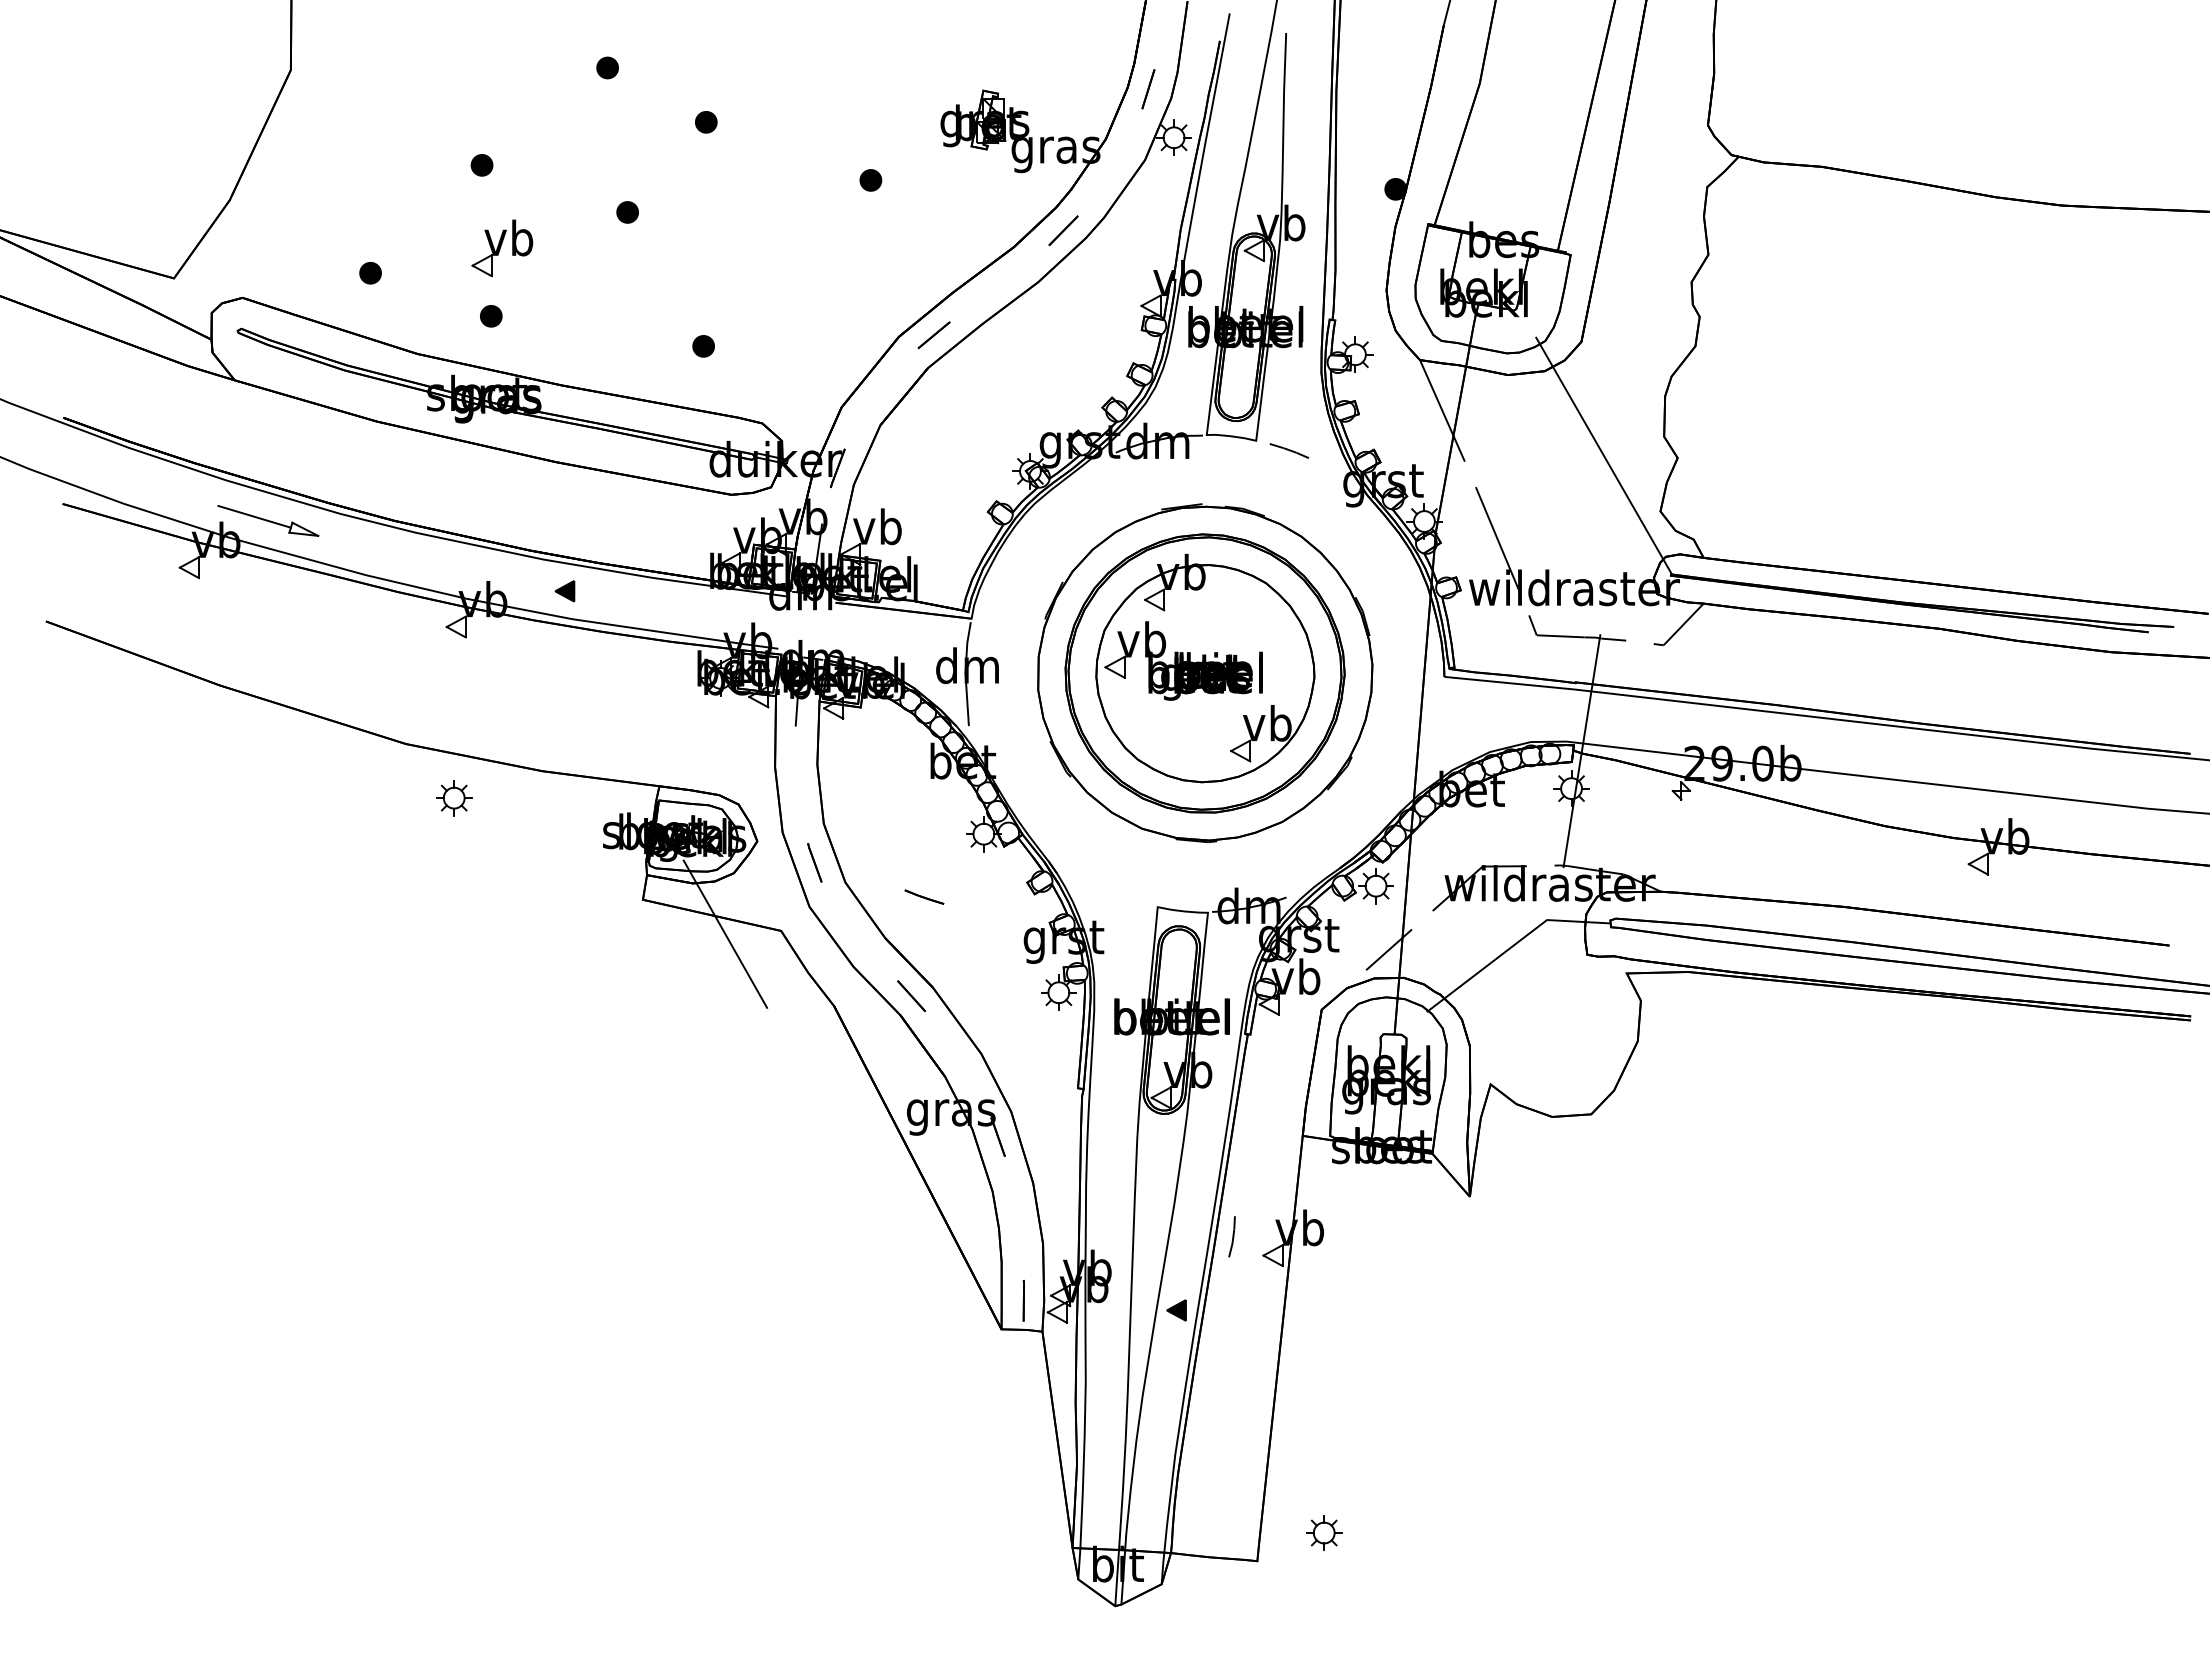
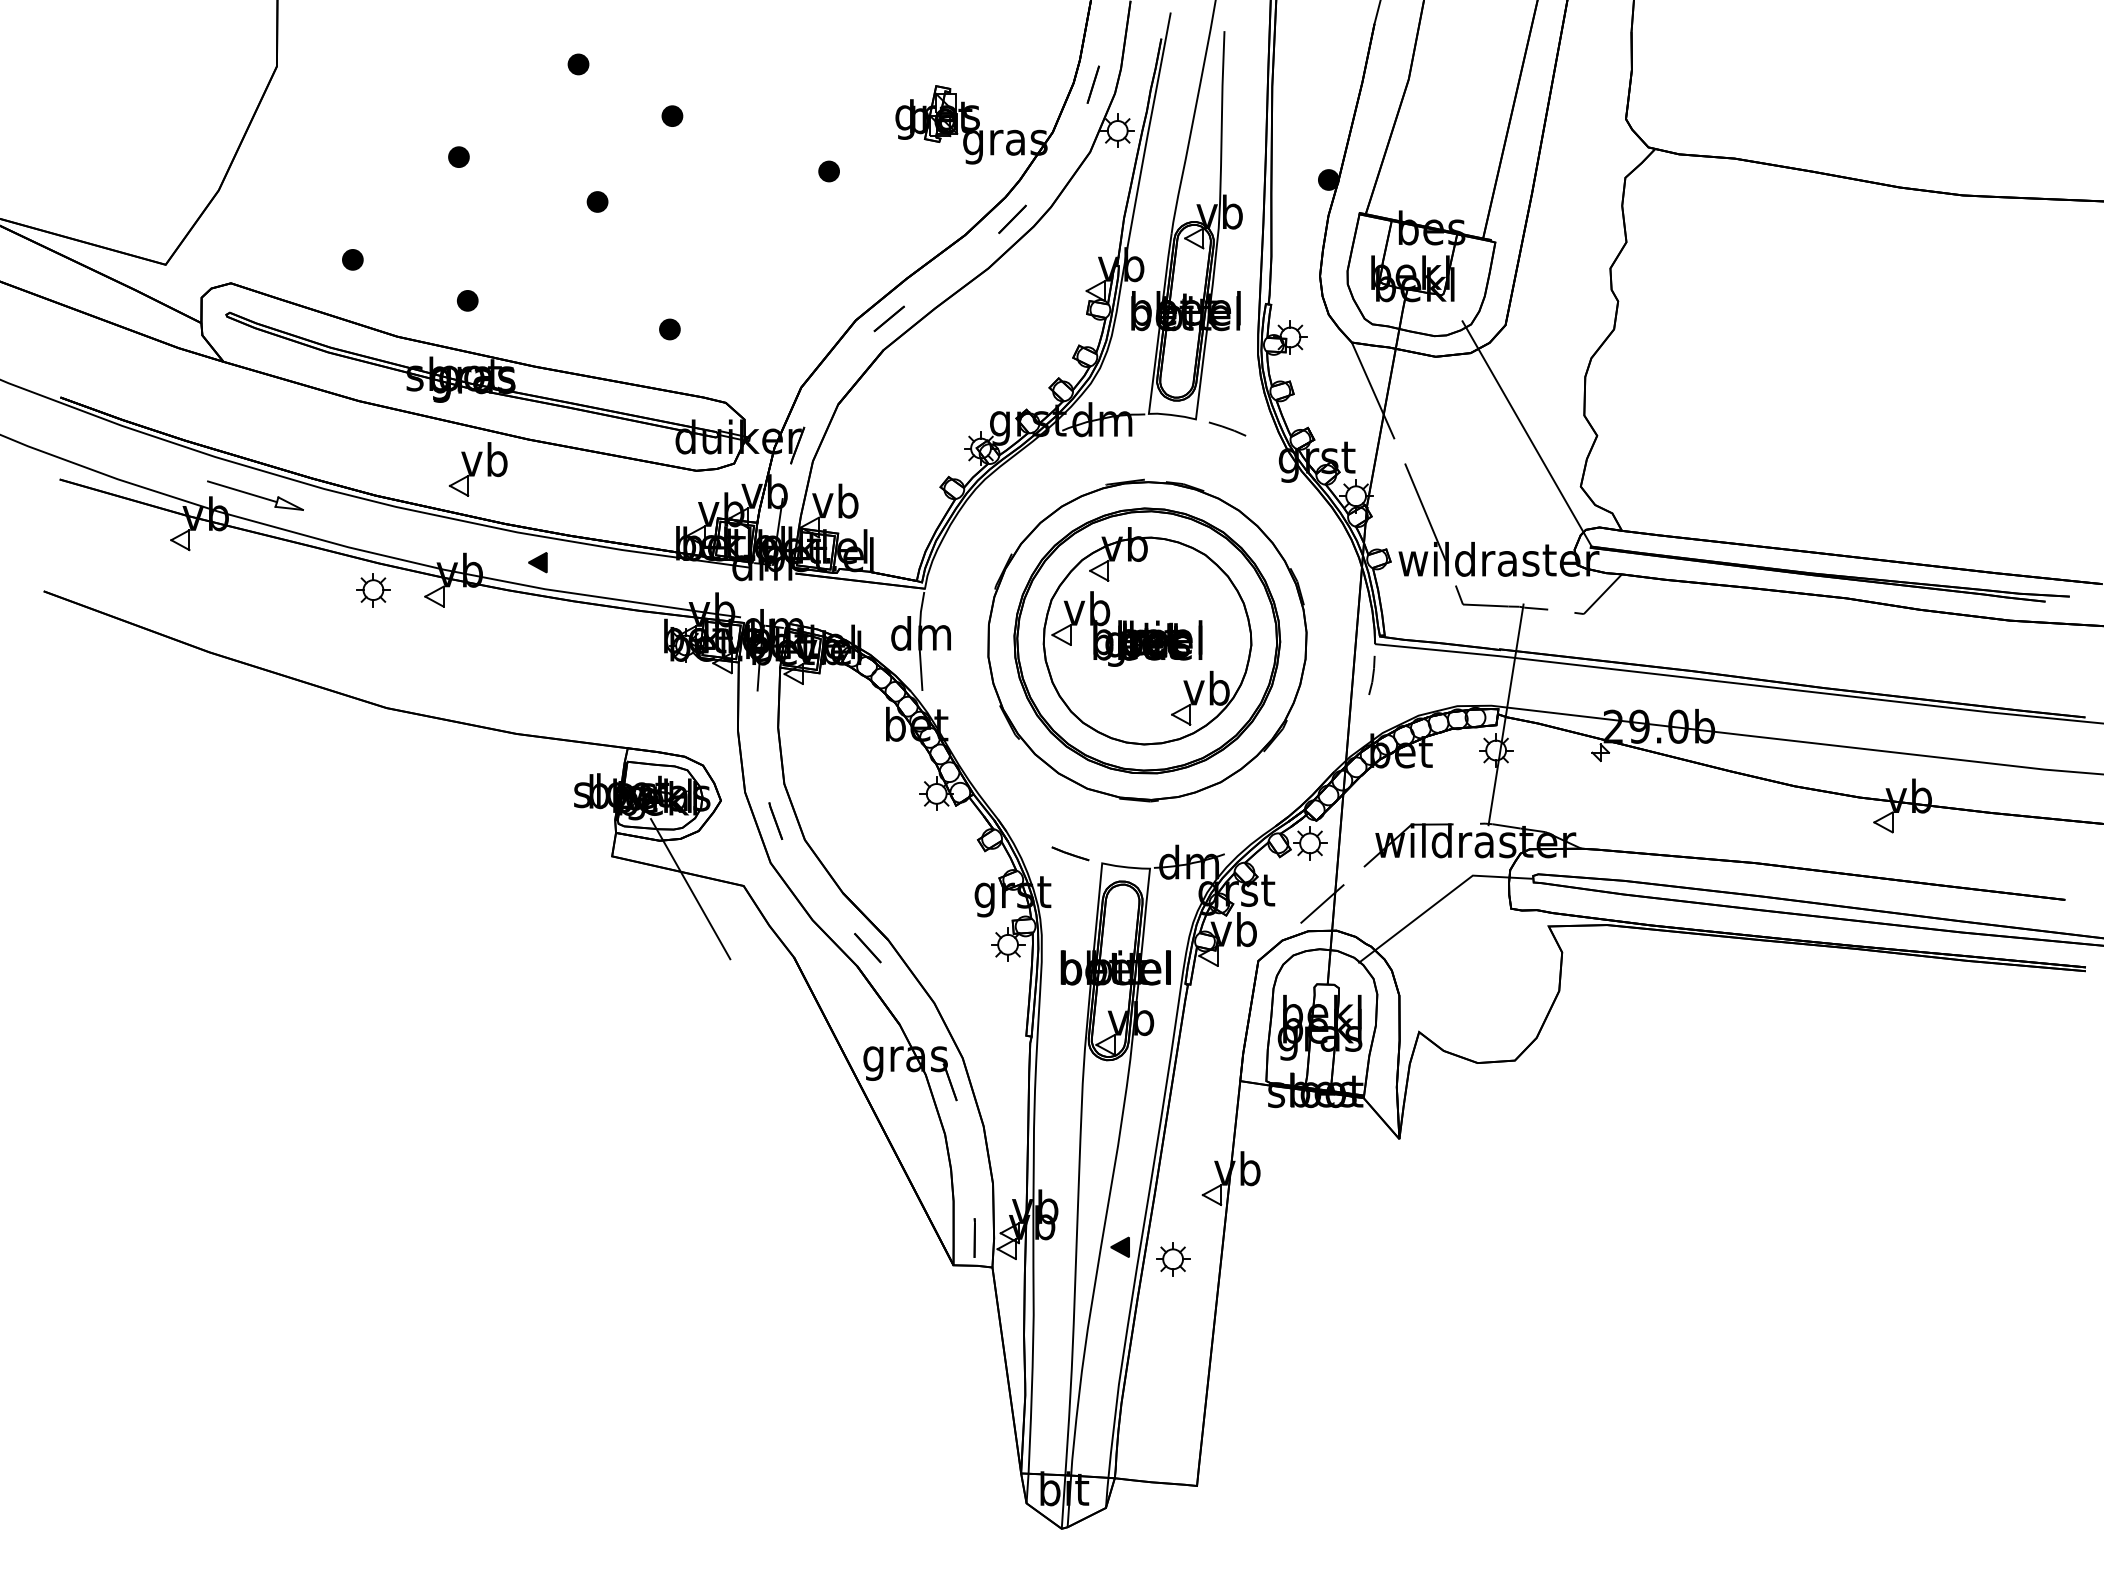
part: (502, 248) -> (478, 469), moved
part: (454, 798) -> (373, 590), moved
line: (924, 896) -> (1070, 853), moved
curve: (1232, 1236) -> (1372, 675), moved
part: (1324, 1532) -> (1173, 1258), moved

